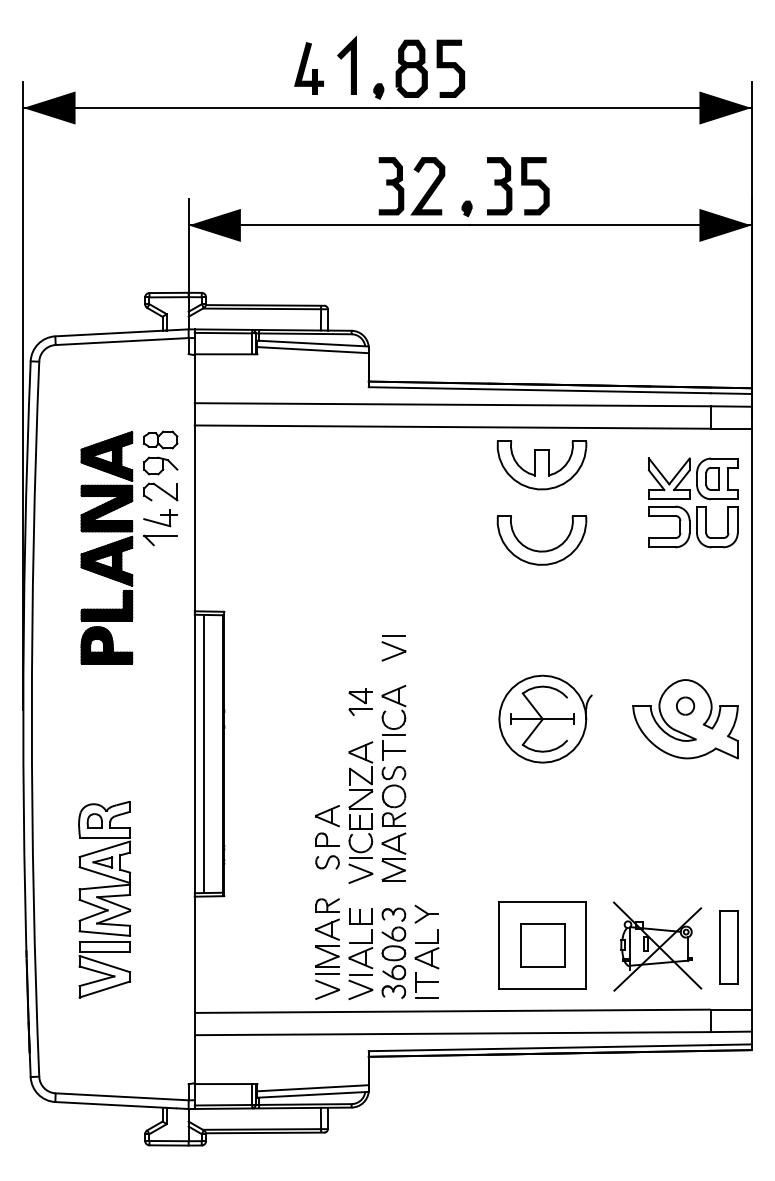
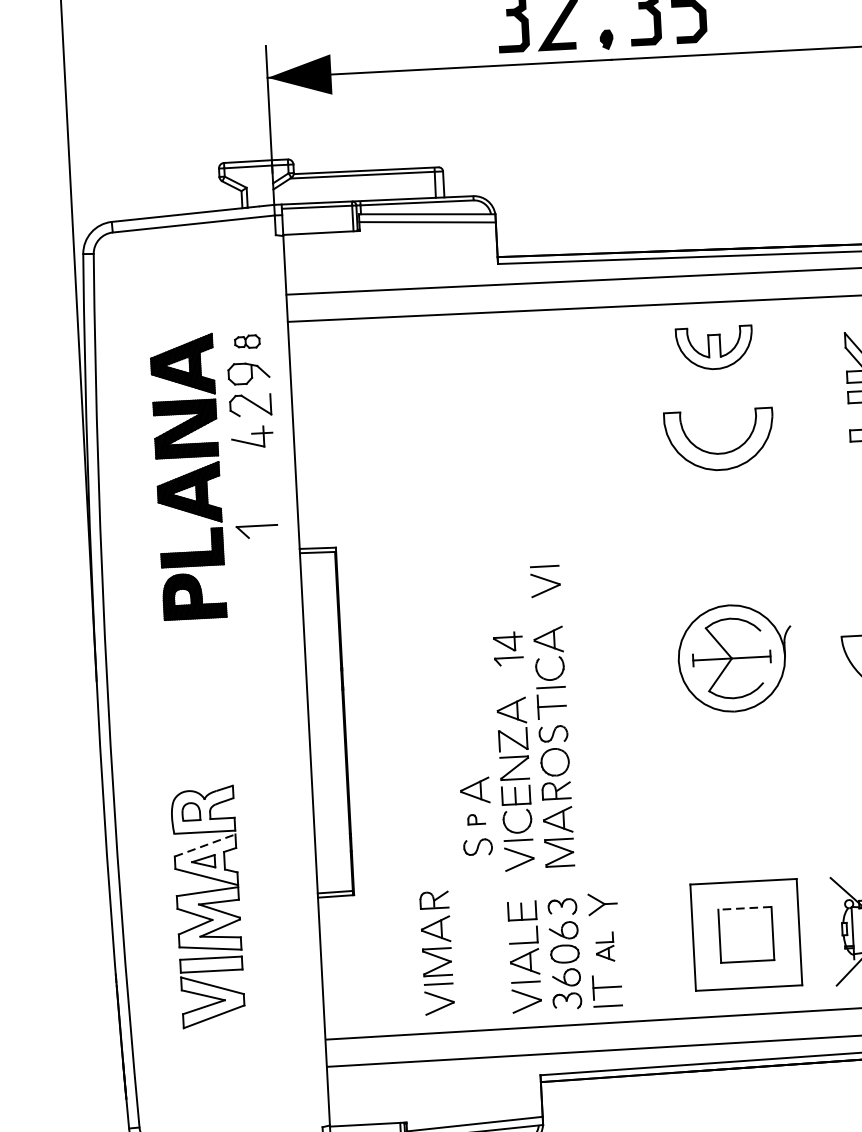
part: (160, 439) -> (246, 341), size x0.6
part: (541, 465) -> (714, 348), size x0.7
part: (160, 540) -> (256, 531), moved
line: (203, 753) -> (319, 722), removed
part: (327, 839) -> (476, 819), size x0.6
line: (105, 849) -> (205, 845), solid -> dashed
line: (542, 923) -> (744, 908), solid -> dashed
part: (327, 948) -> (436, 952), moved
part: (426, 949) -> (604, 947), size x0.6

